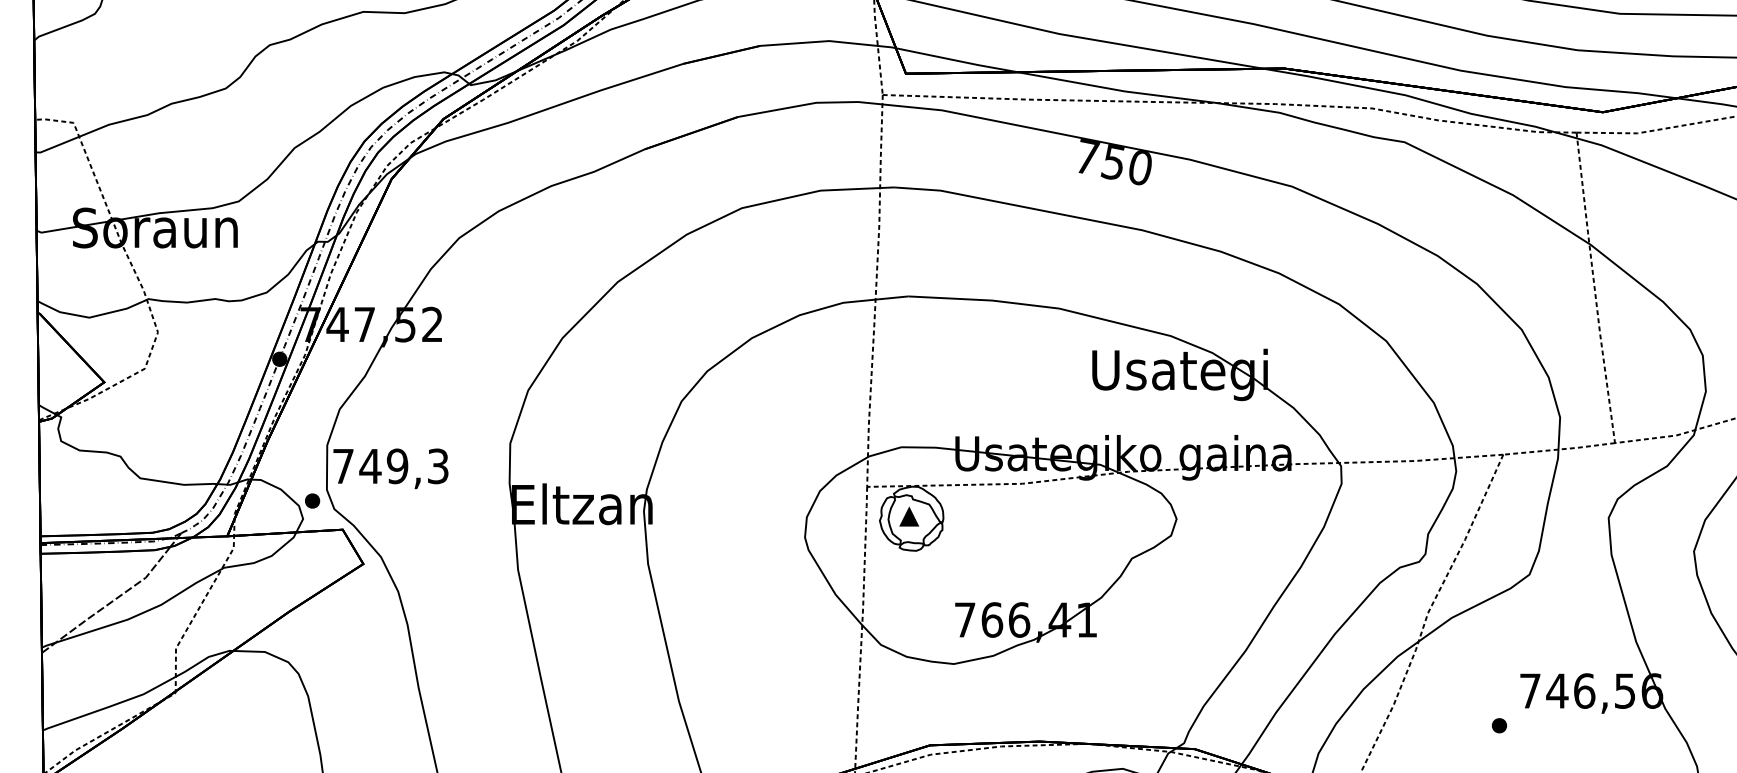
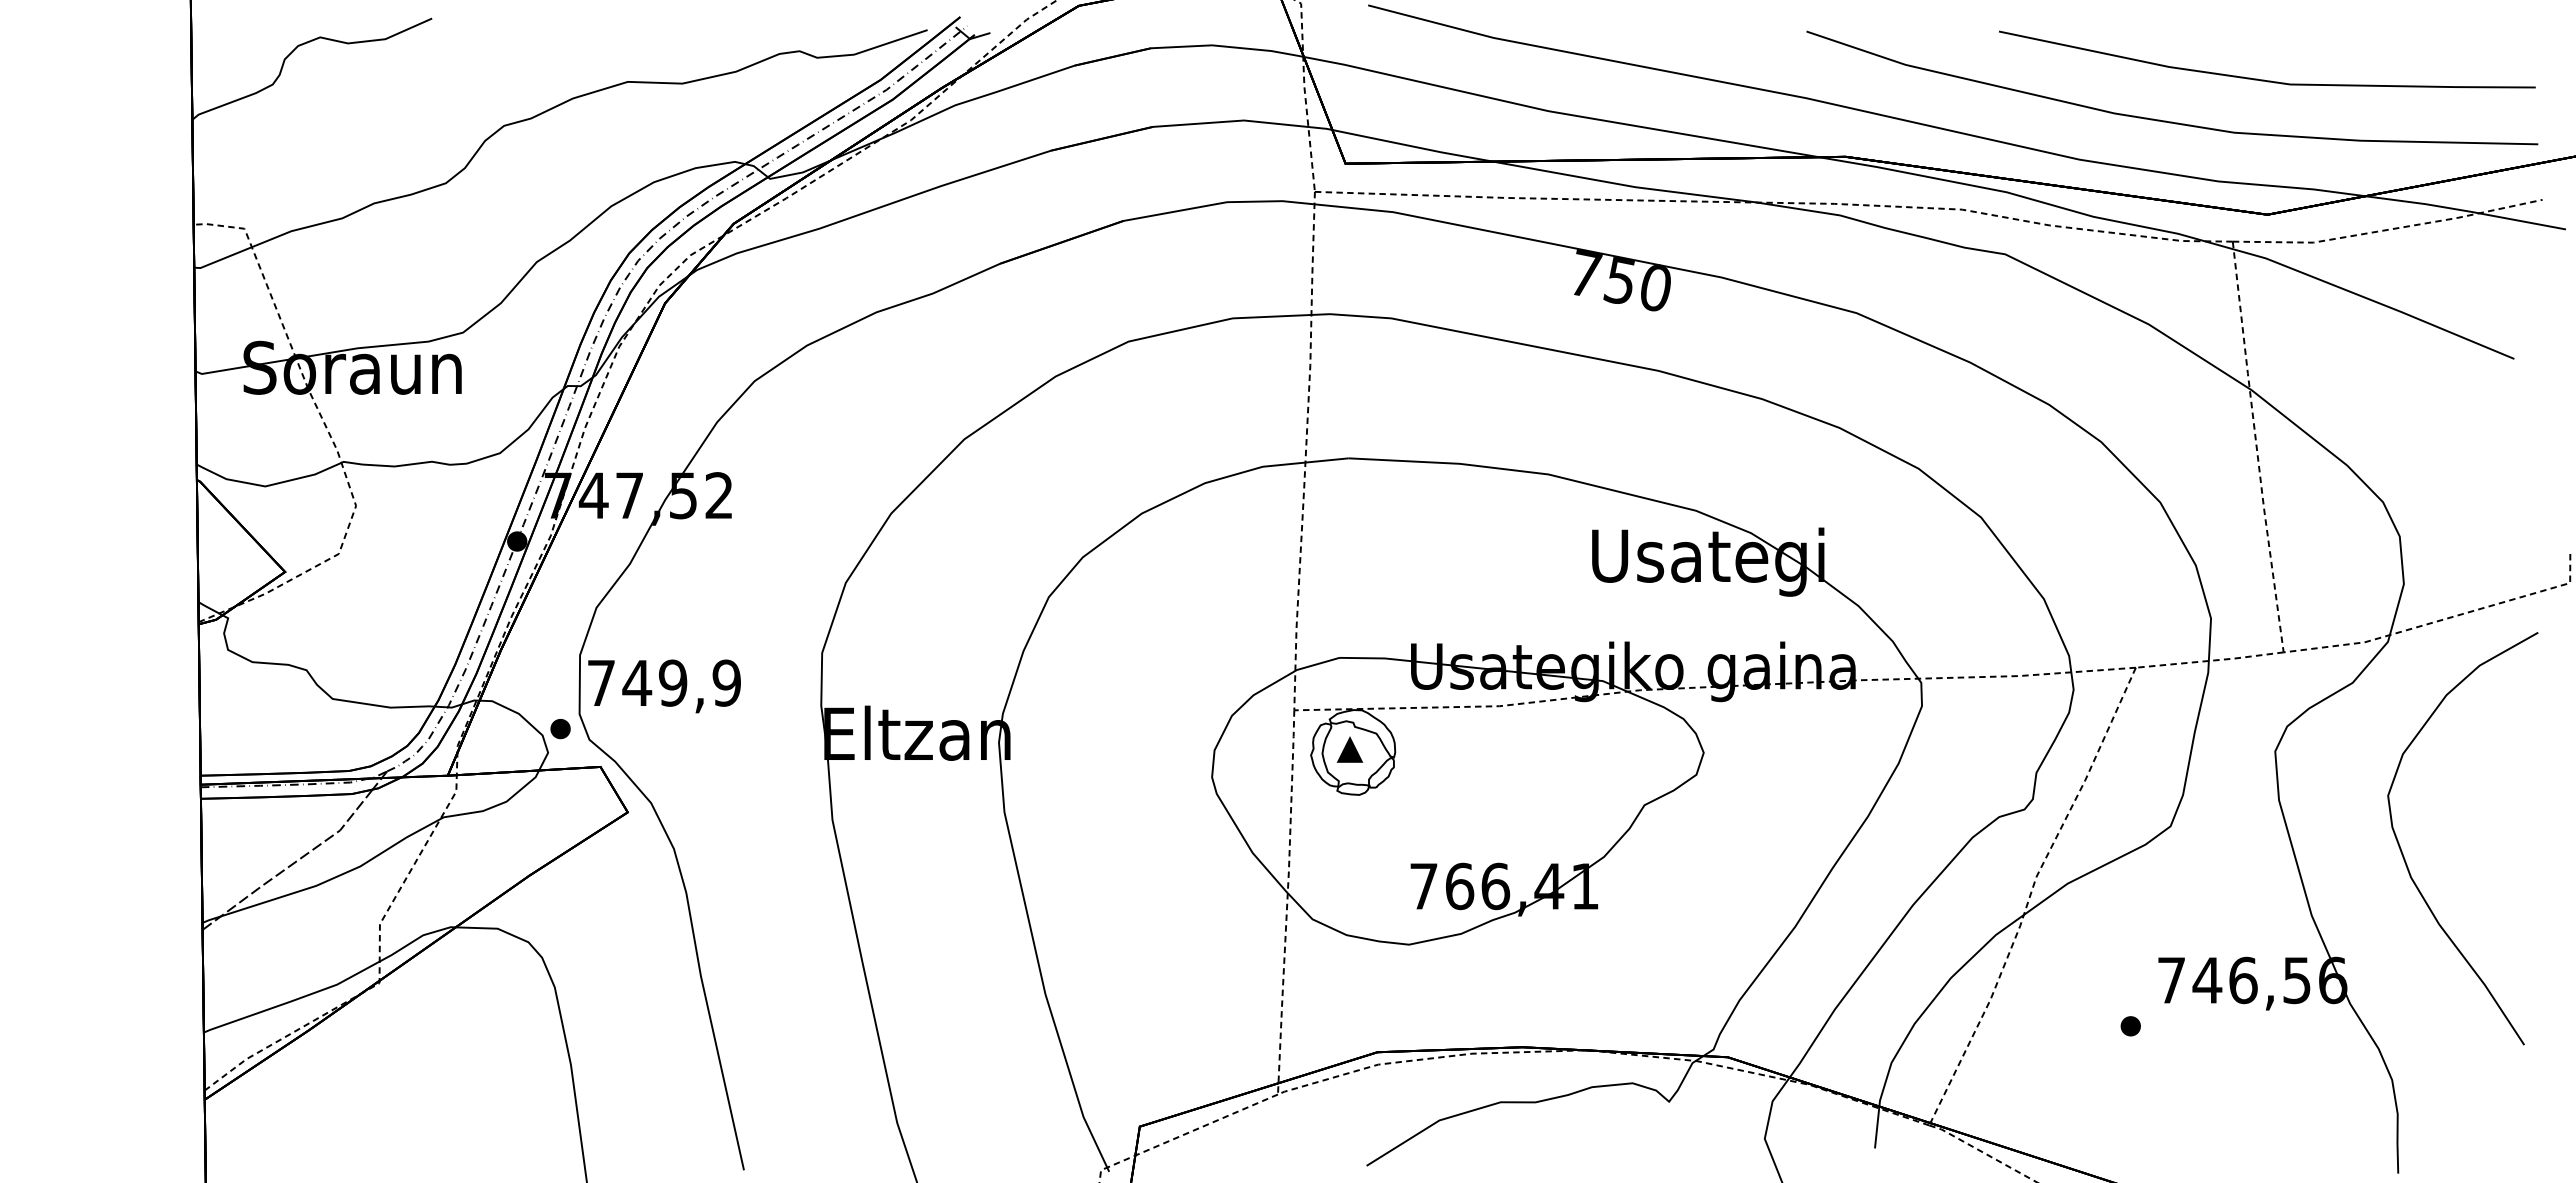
text: (437, 465) -> (726, 682), 749,3 -> 749,9

